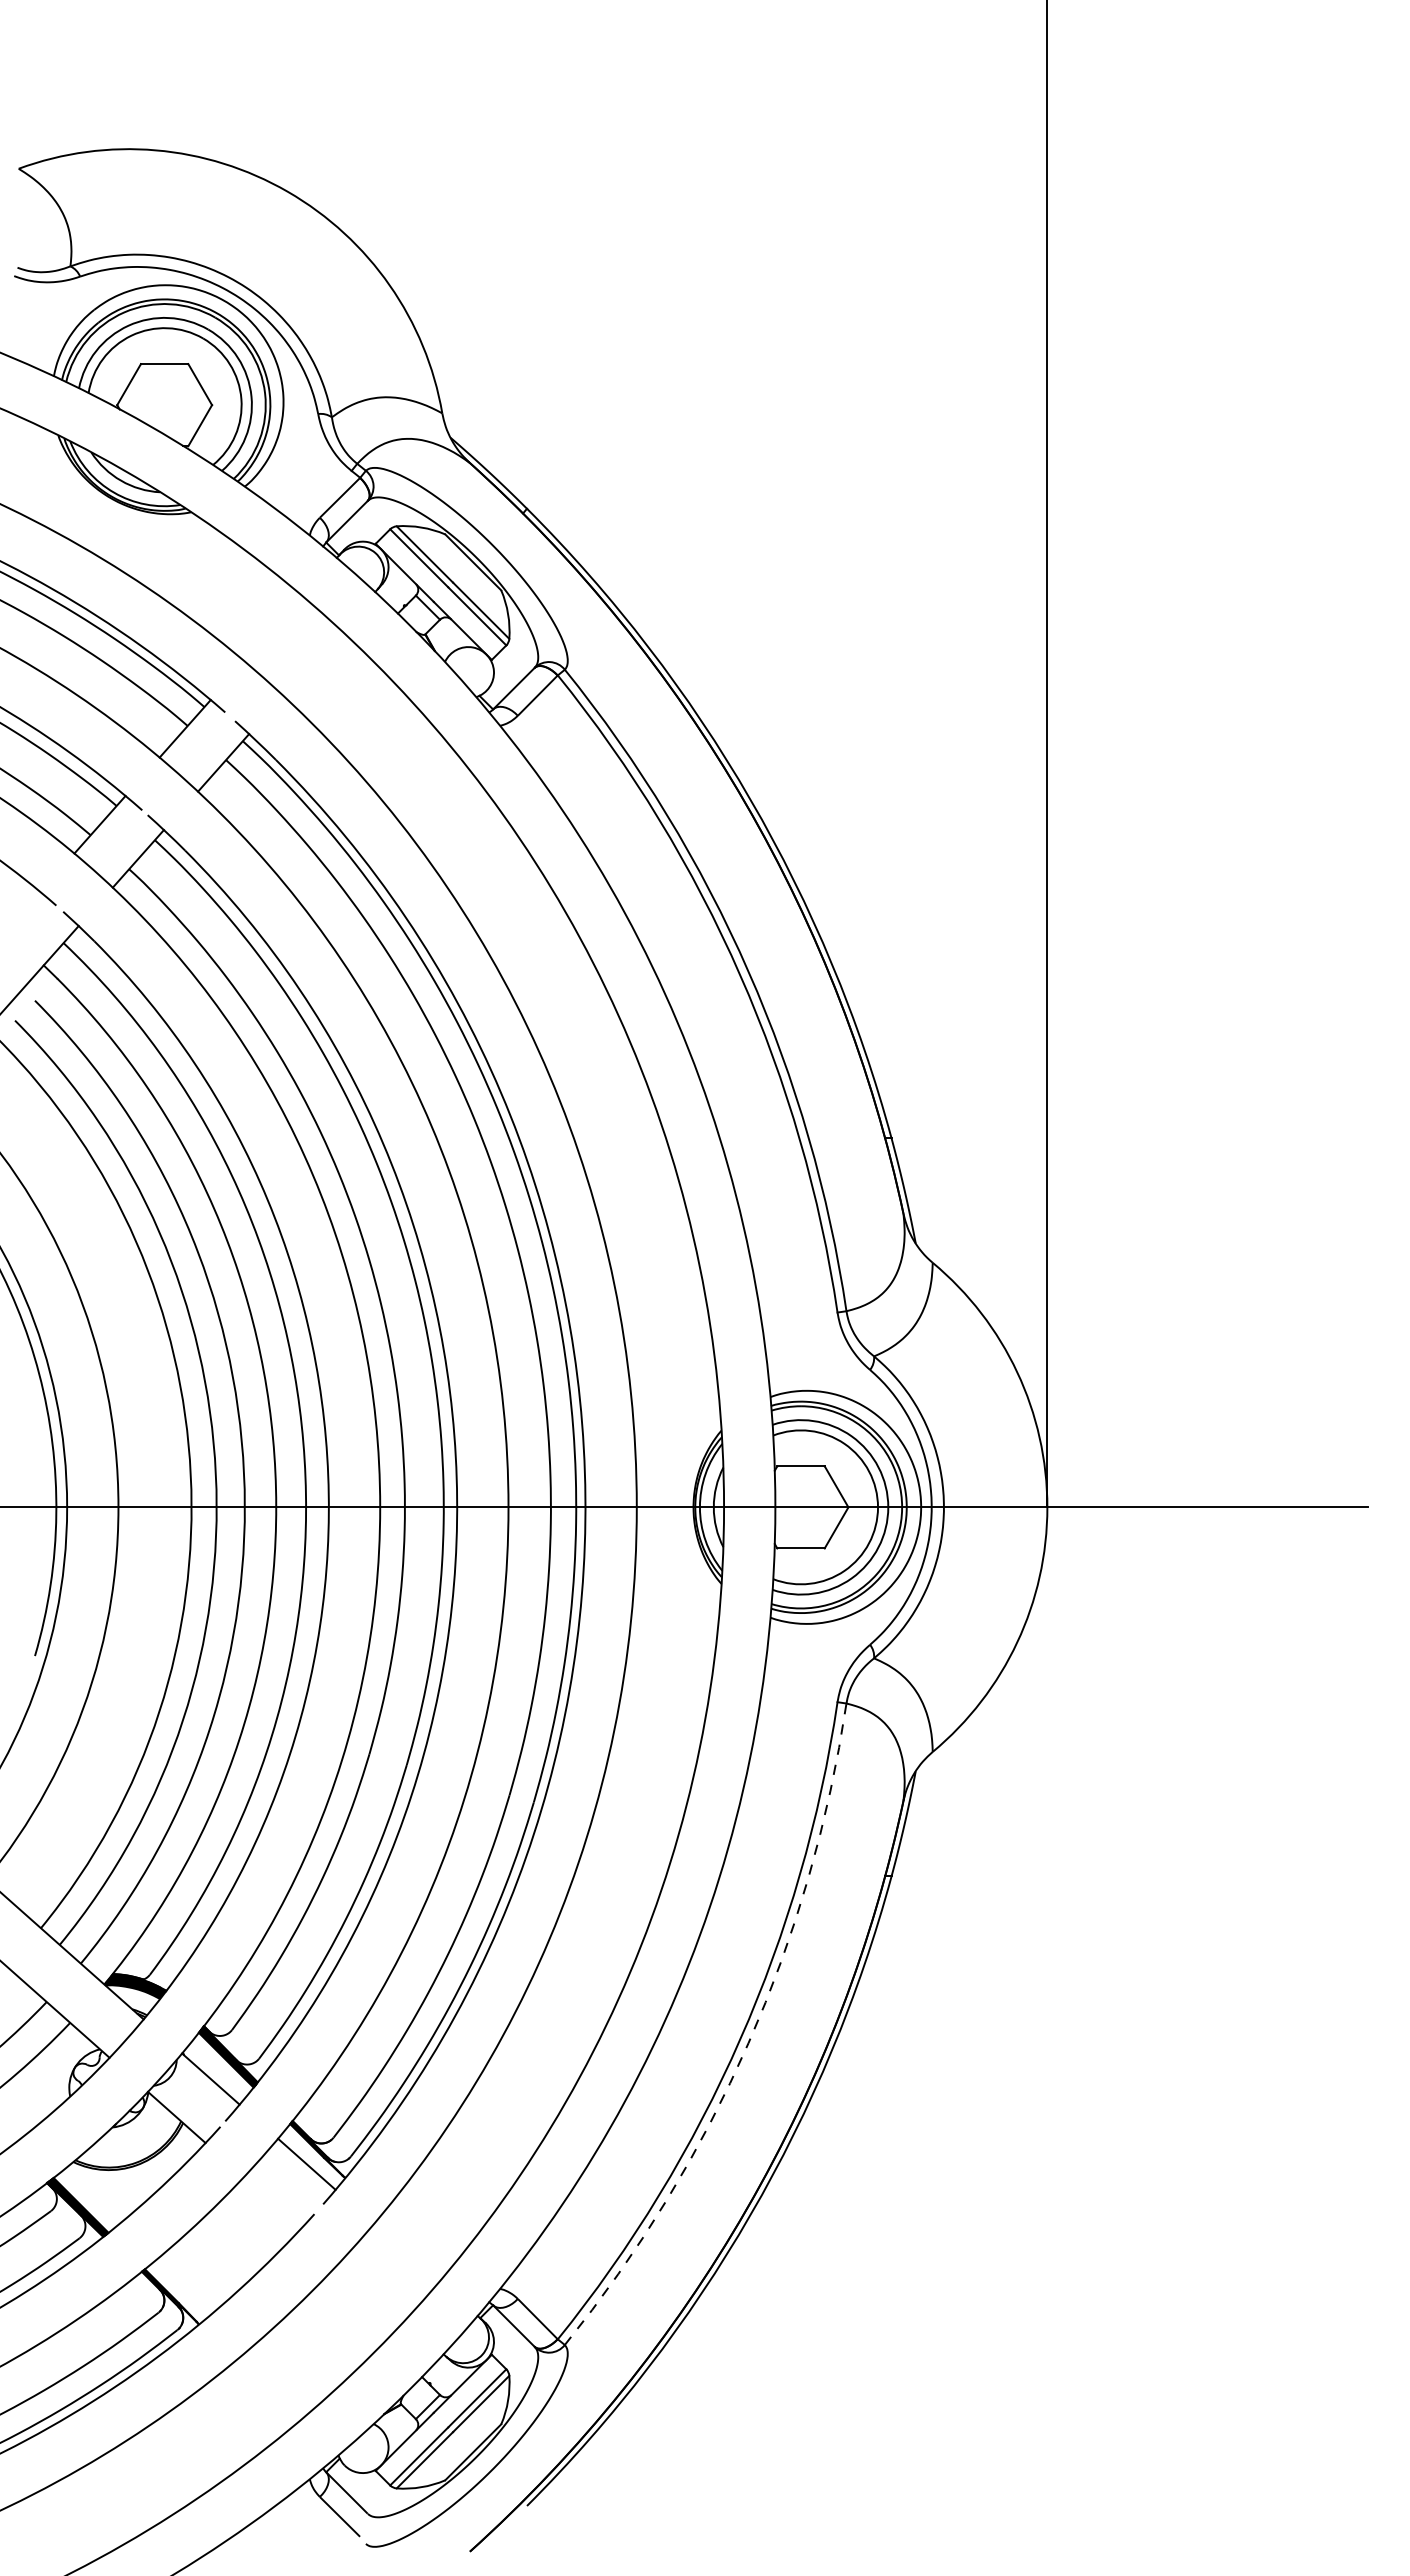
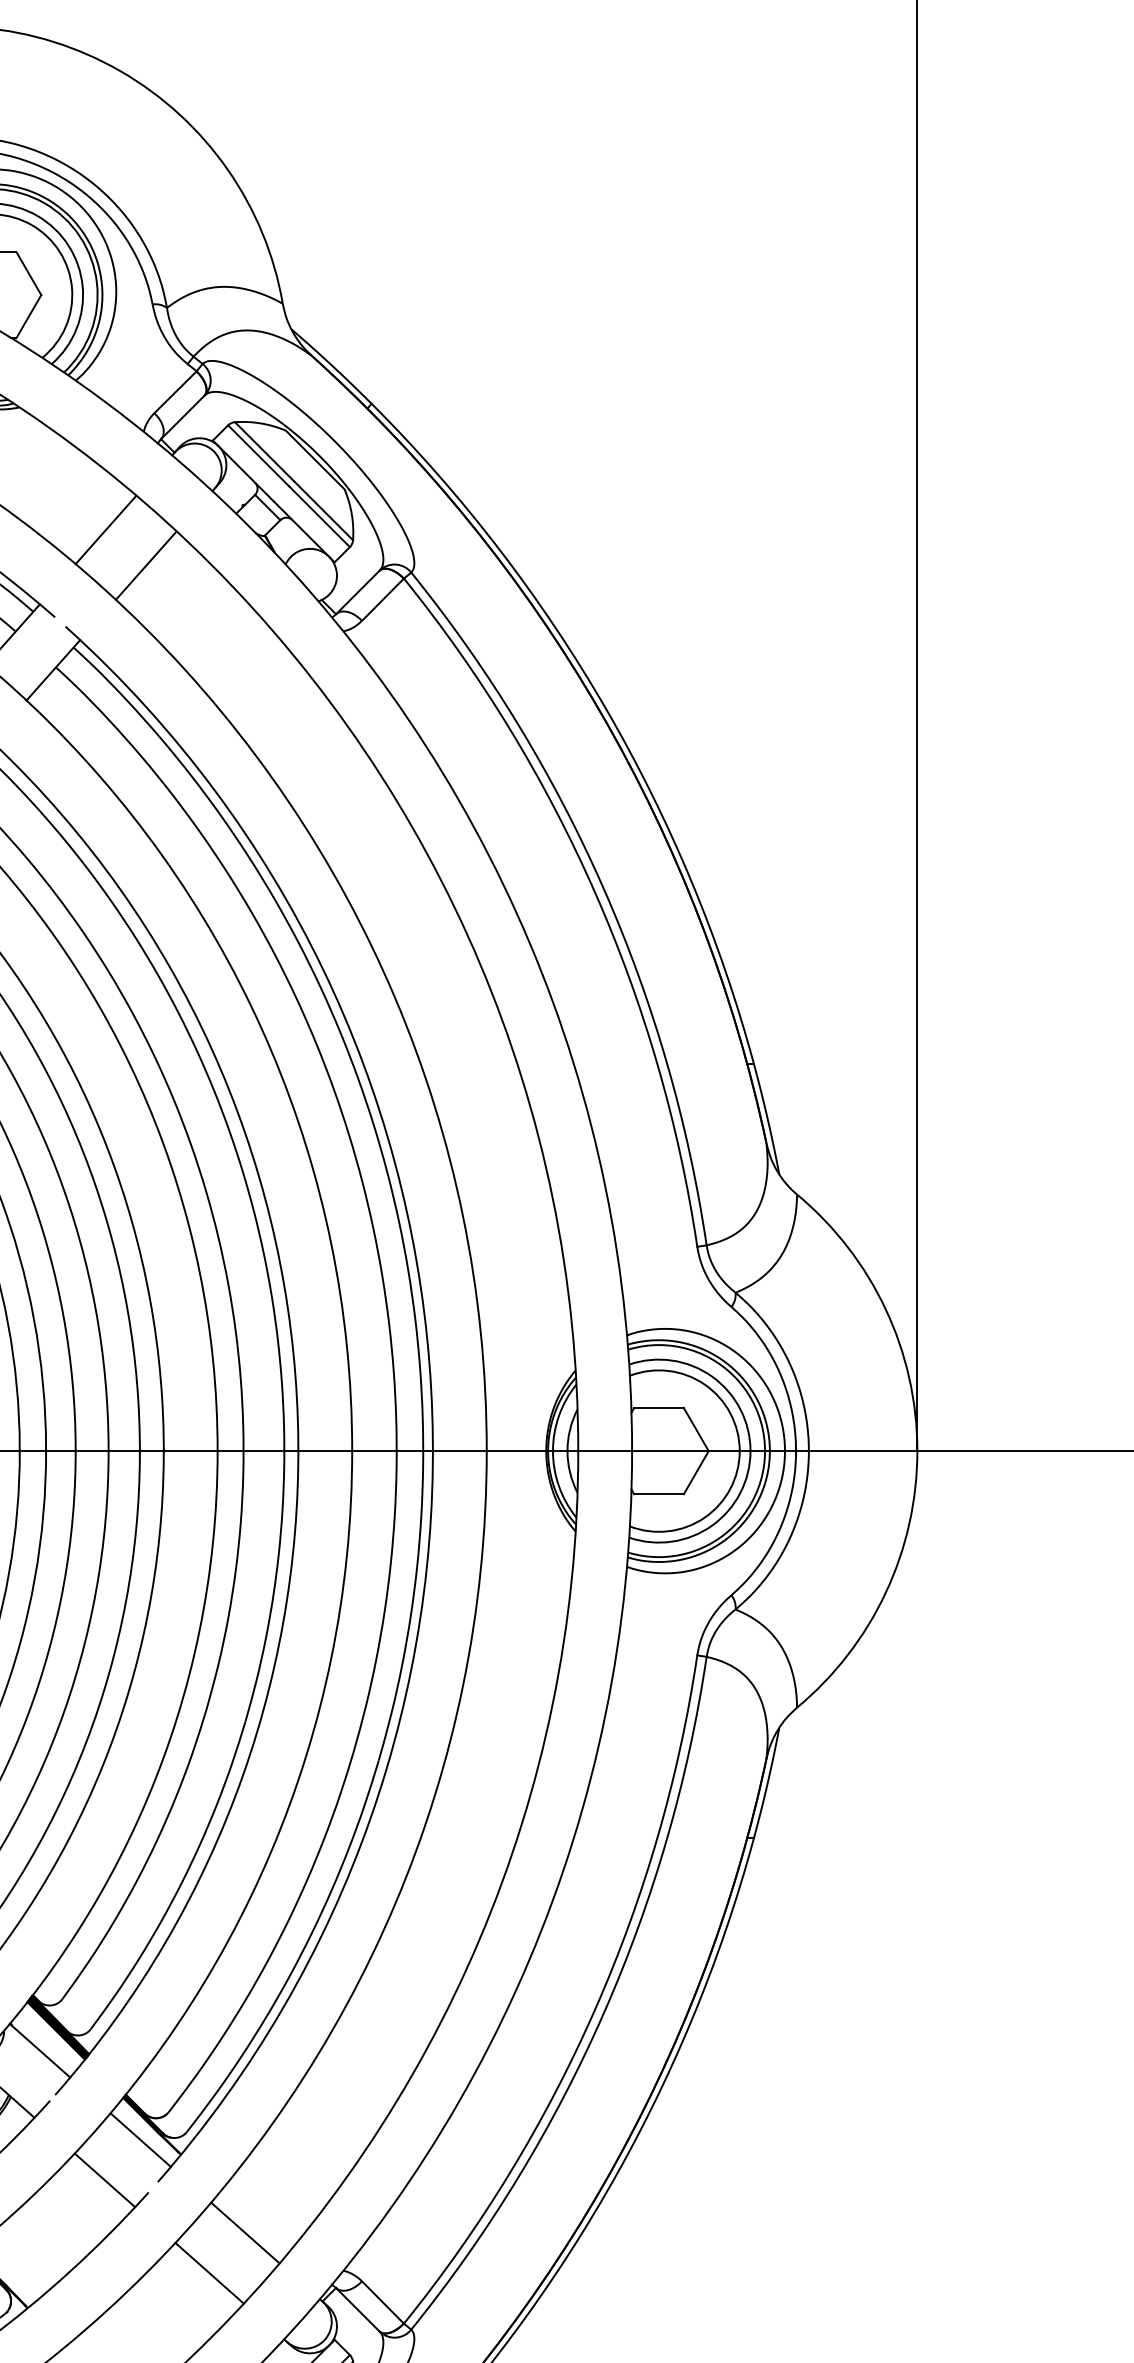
line: (273, 628) -> (105, 529), added
line: (312, 662) -> (146, 565), added
arc: (748, 2043) -> (603, 2013), dashed -> solid
line: (272, 2202) -> (104, 2180), added
line: (406, 2252) -> (245, 2232), added
line: (372, 2291) -> (209, 2273), added

